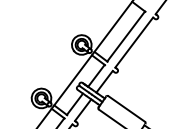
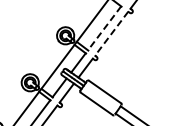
line: (126, 36) -> (104, 28), solid -> dashed
line: (134, 42) -> (111, 33), solid -> dashed

